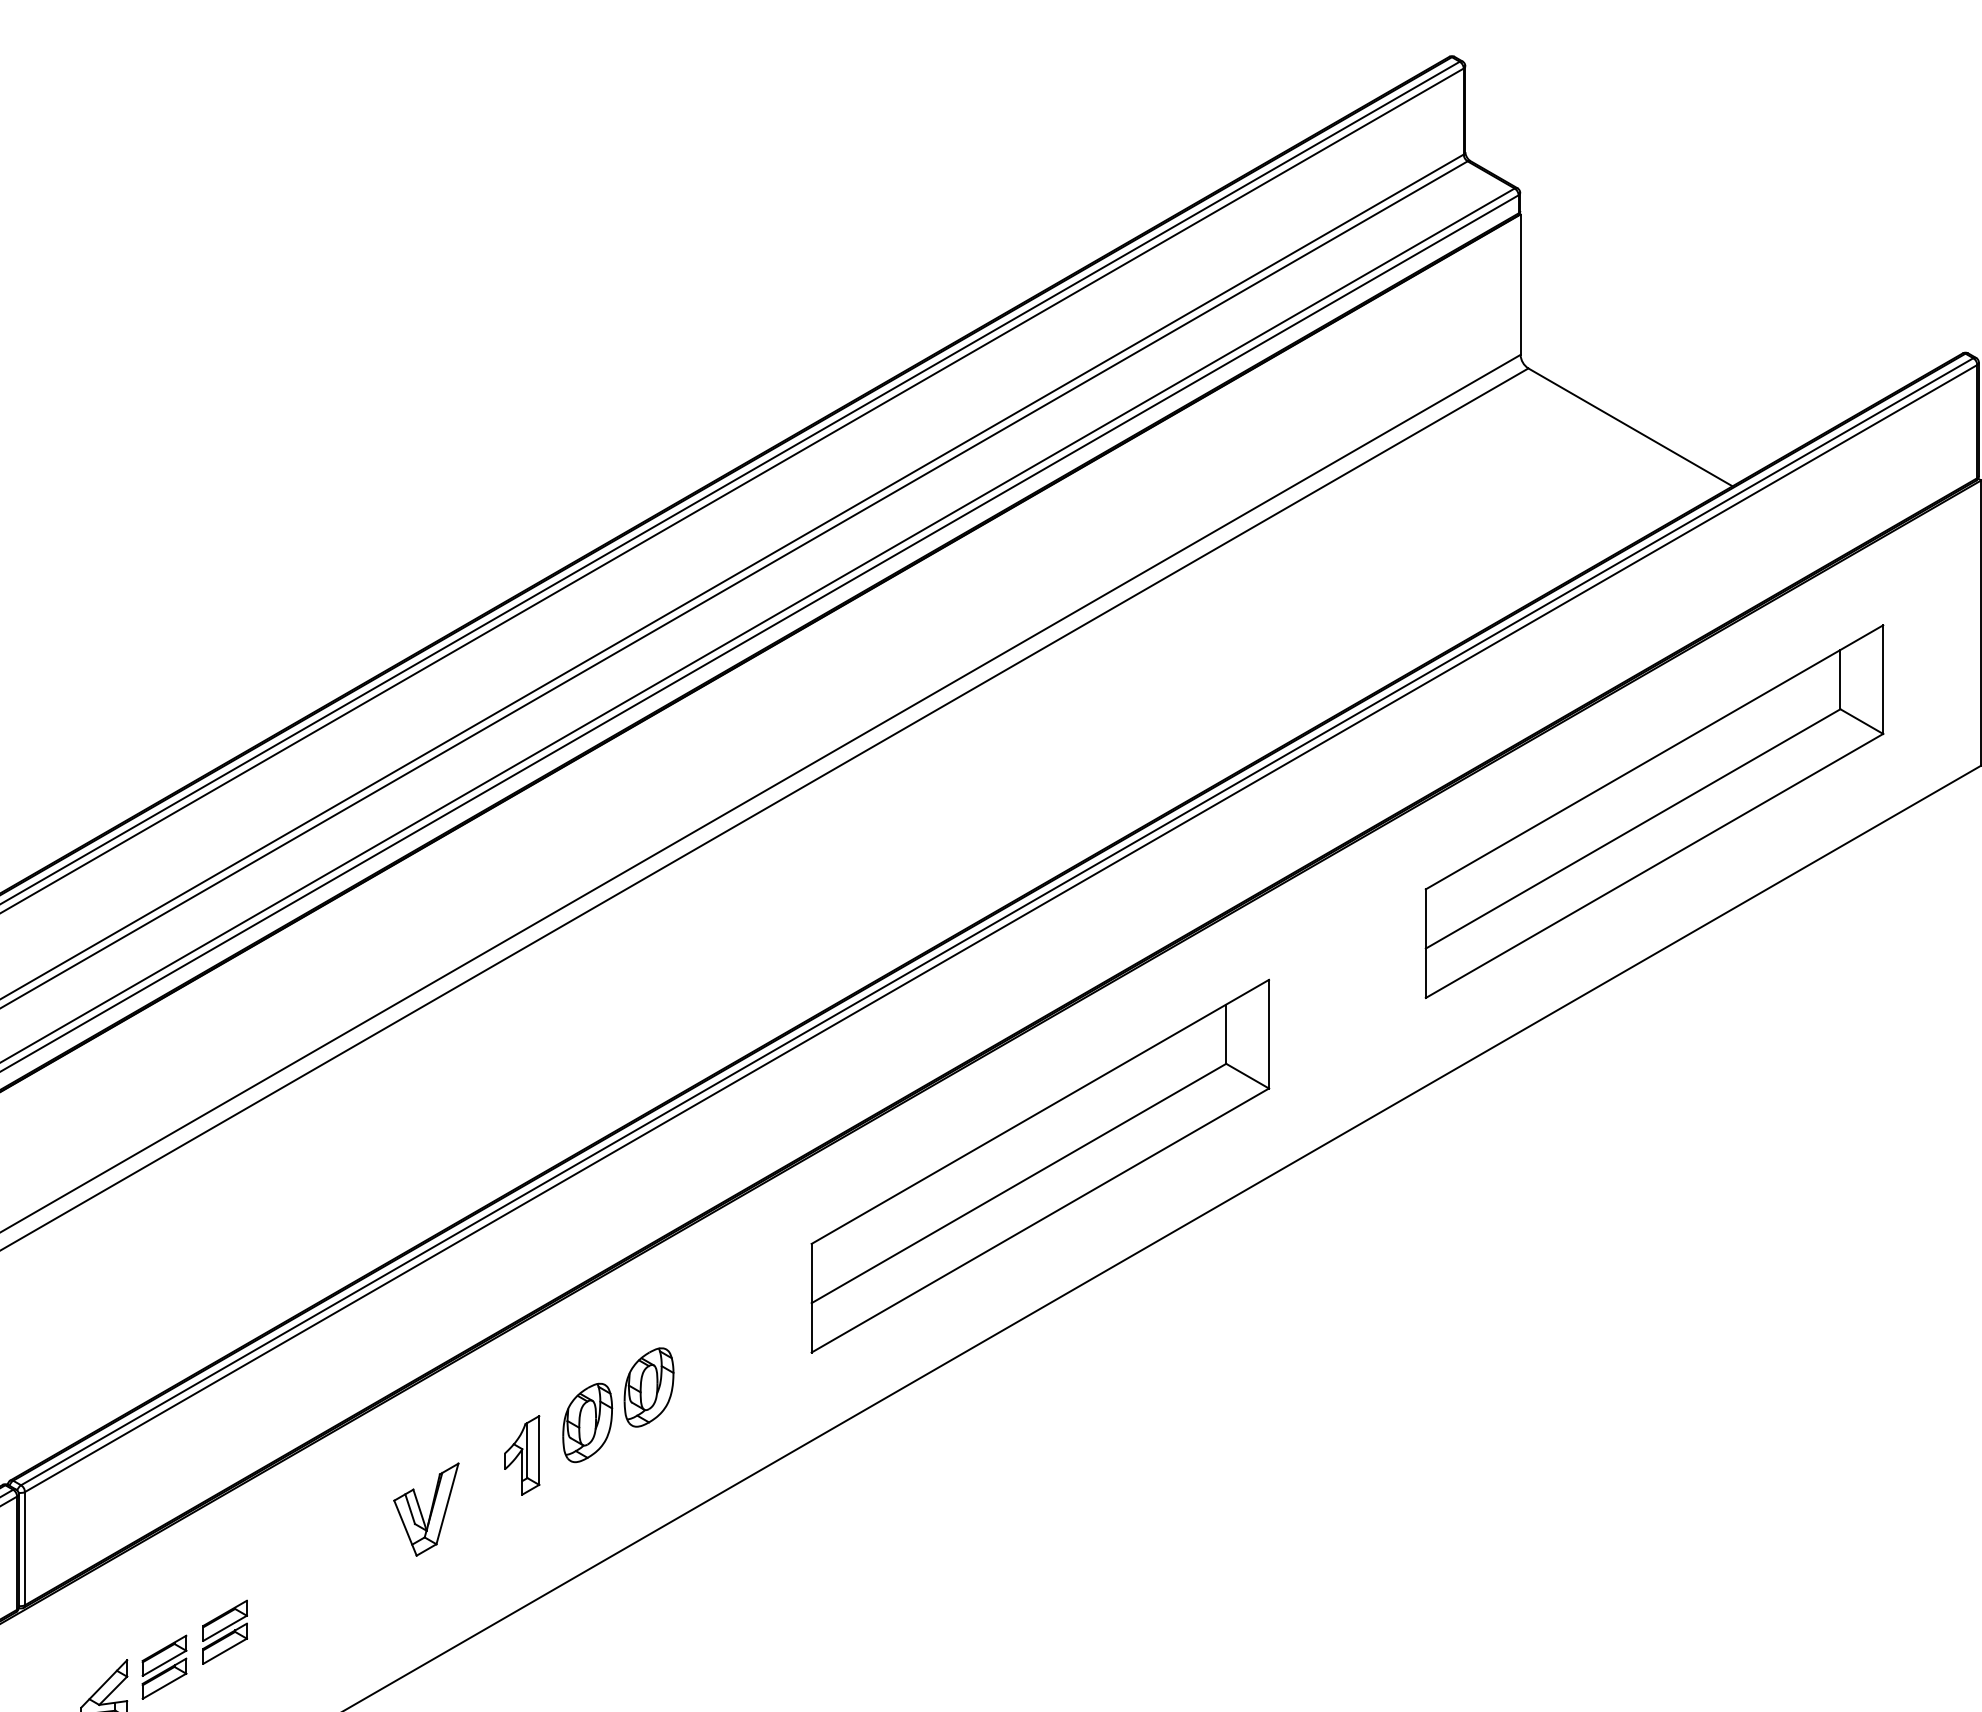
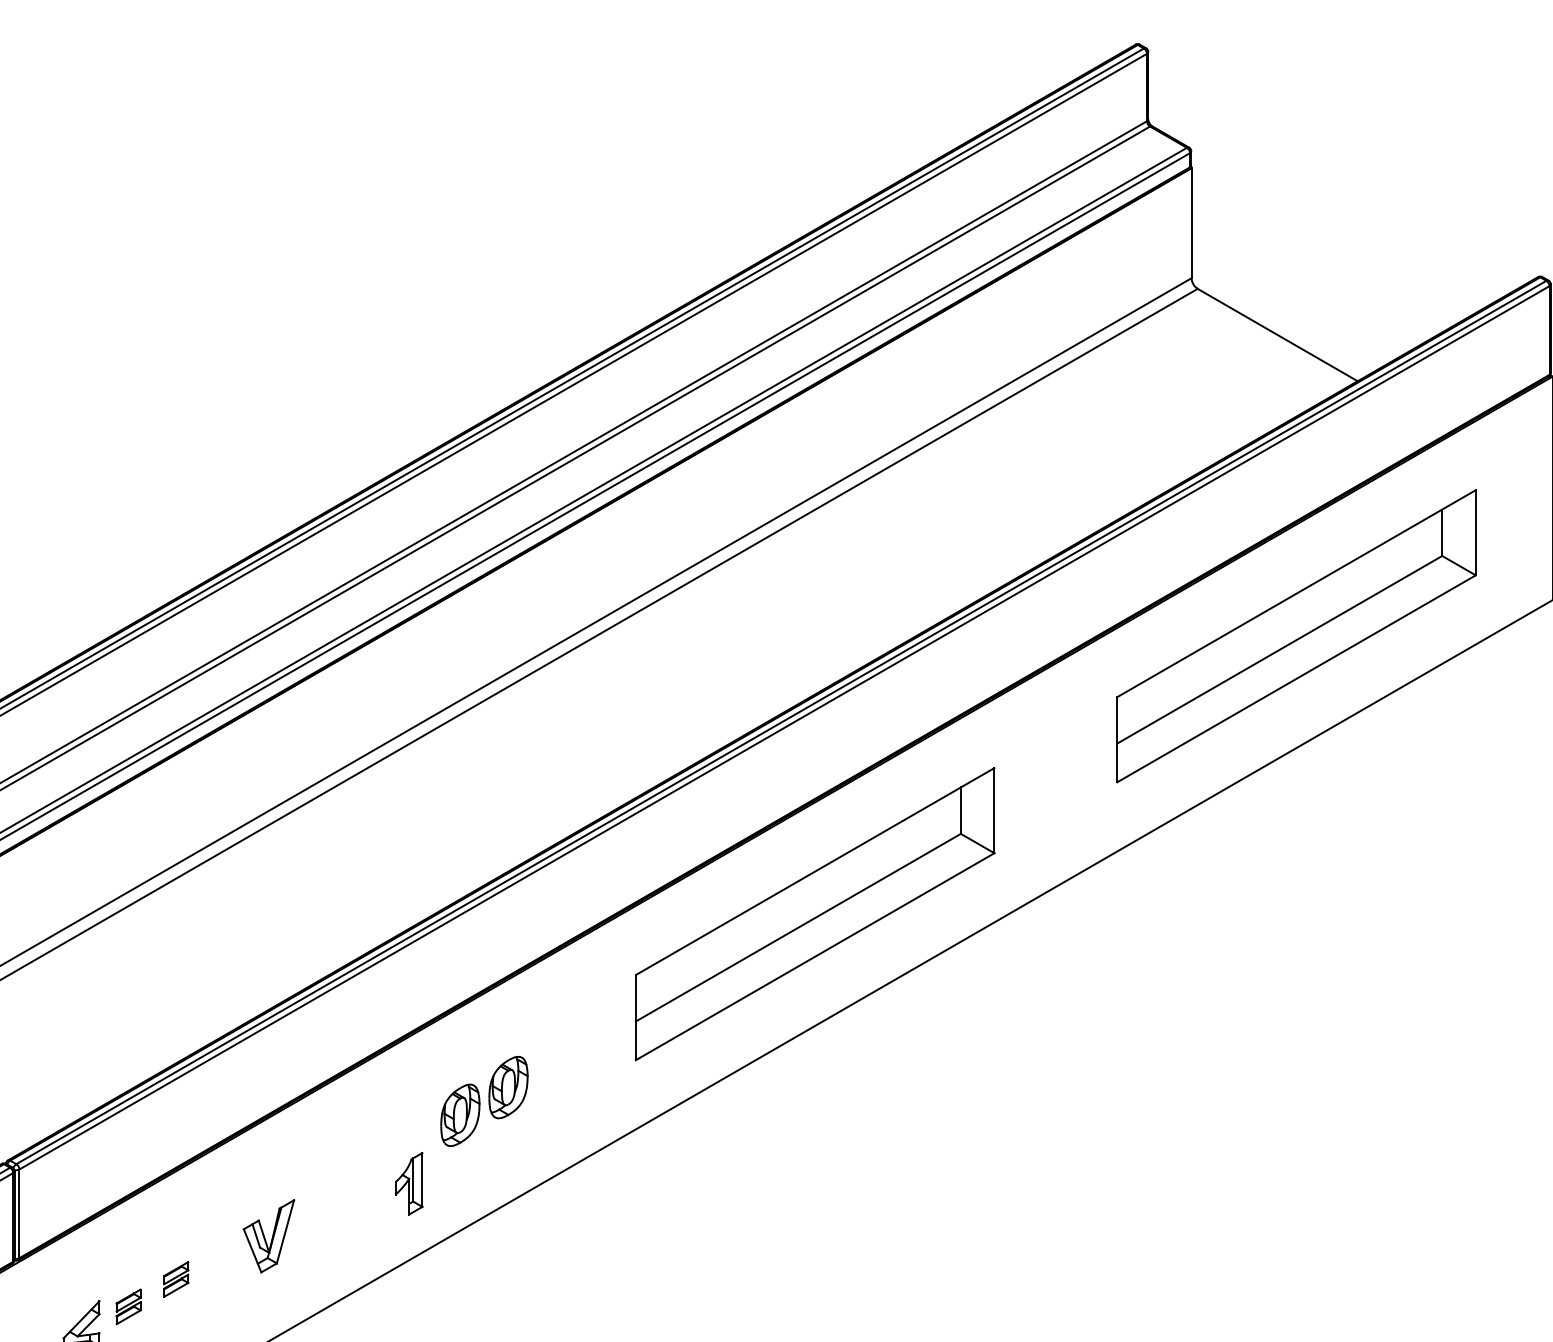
part: (522, 1455) -> (409, 1183), moved
part: (425, 1509) -> (268, 1236), moved
part: (225, 1632) -> (176, 1279), size x0.7
part: (164, 1666) -> (128, 1306), size x0.7

